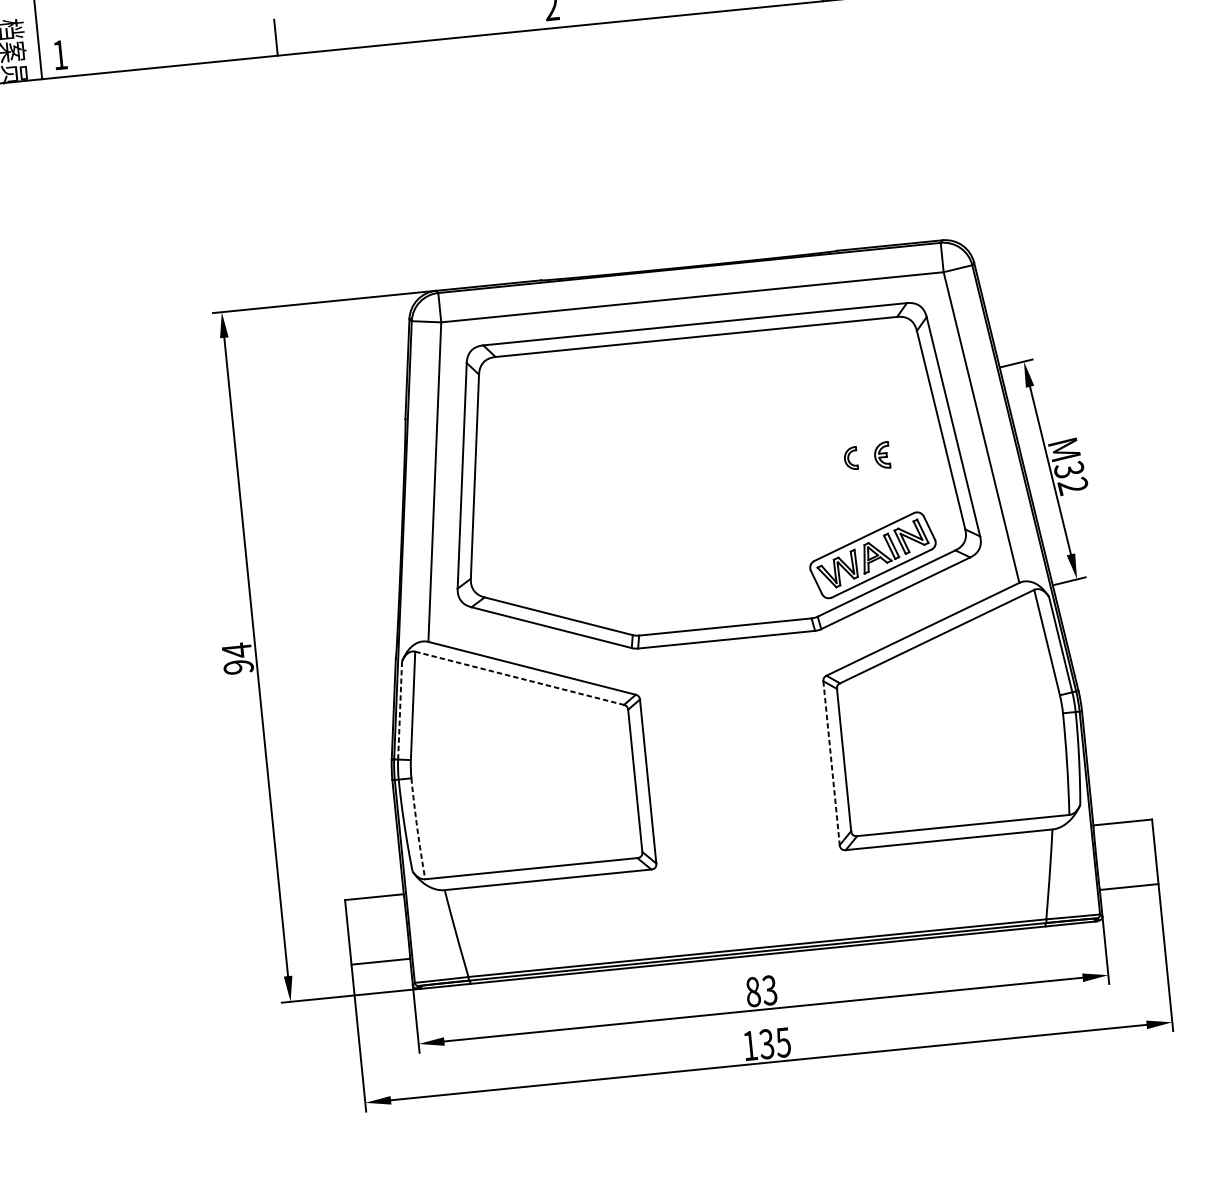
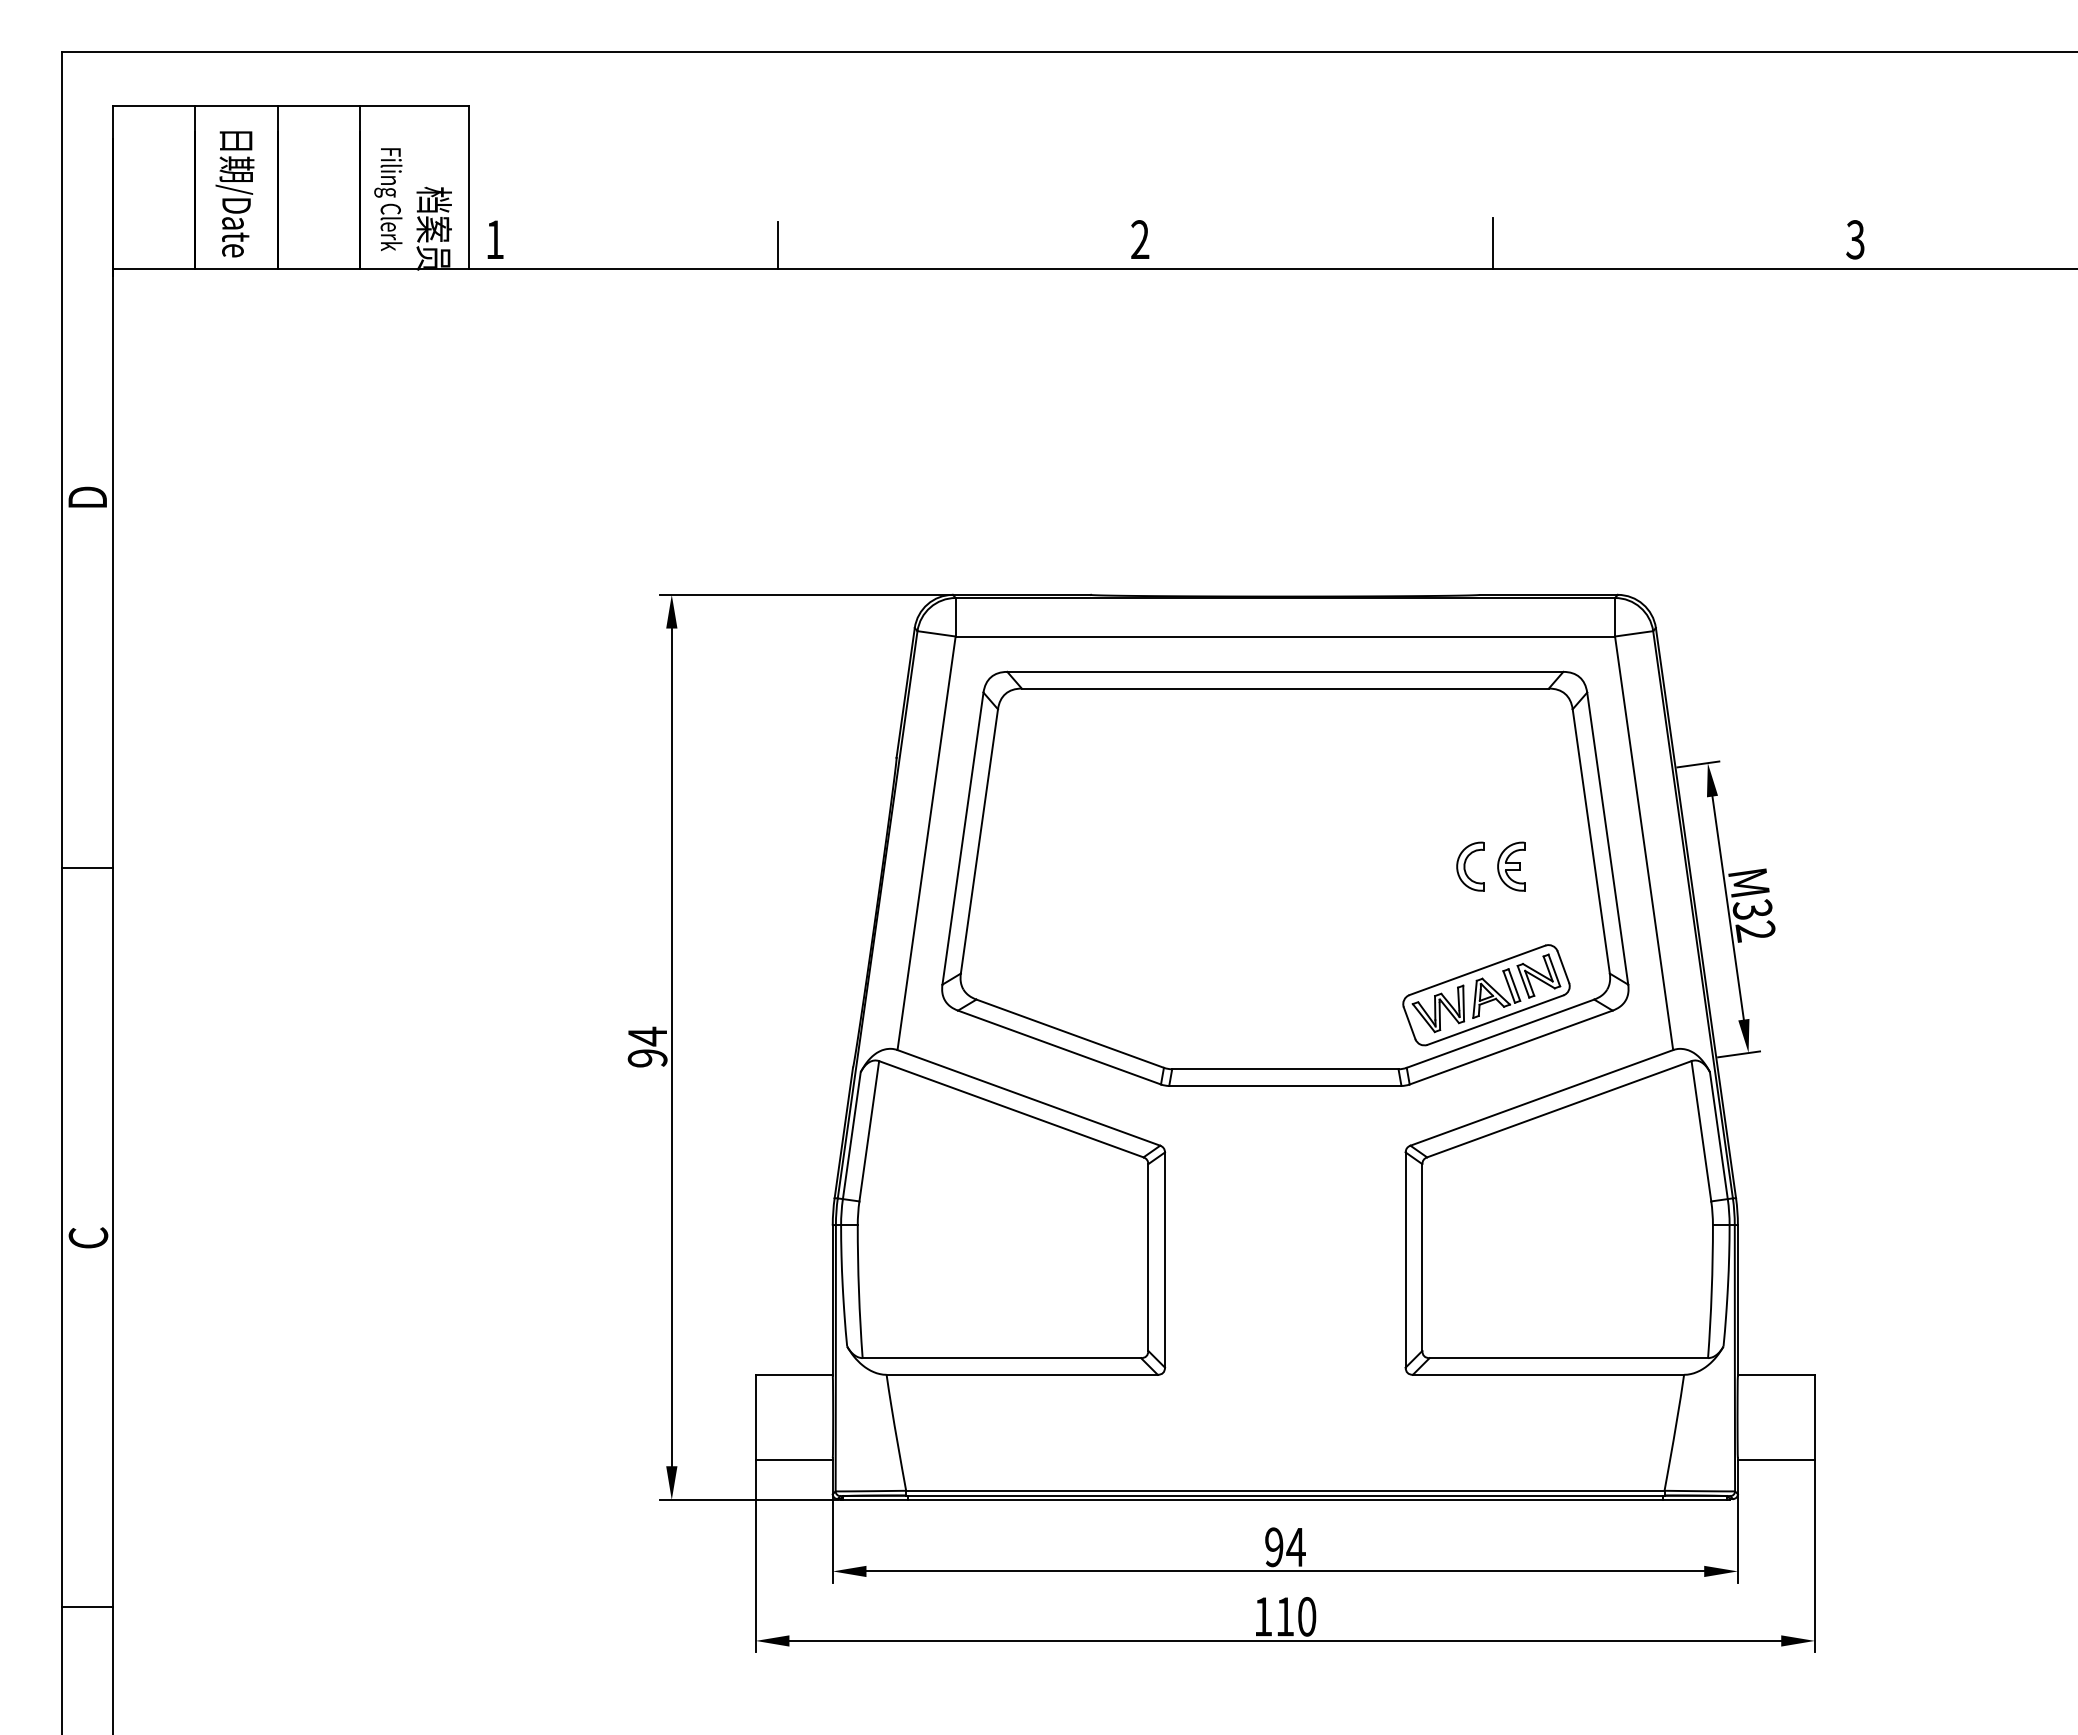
part: (882, 455) -> (1511, 866), size x1.43
part: (851, 458) -> (1470, 866), size x1.67
line: (519, 678) -> (1011, 1109), dashed -> solid
line: (399, 710) -> (851, 1135), dashed -> solid
line: (831, 763) -> (1405, 1260), dashed -> solid
arc: (417, 828) -> (858, 1291), dashed -> solid
text: (761, 991) -> (1285, 1547), 83 -> 94
text: (774, 1043) -> (1295, 1616), 135 -> 110

